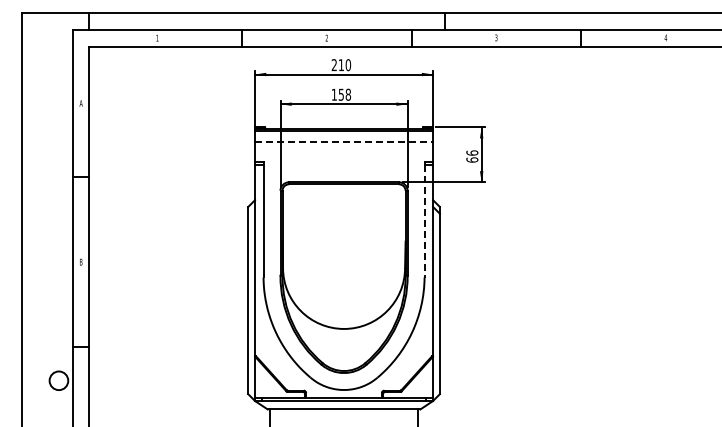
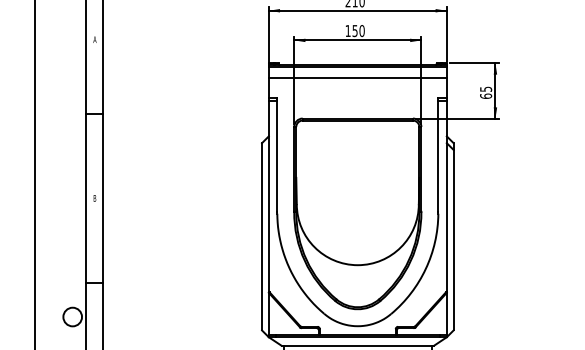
text: (348, 94) -> (362, 30), 158 -> 150
line: (344, 141) -> (358, 77), dashed -> solid
text: (472, 152) -> (486, 88), 66 -> 65
line: (424, 220) -> (438, 156), dashed -> solid

